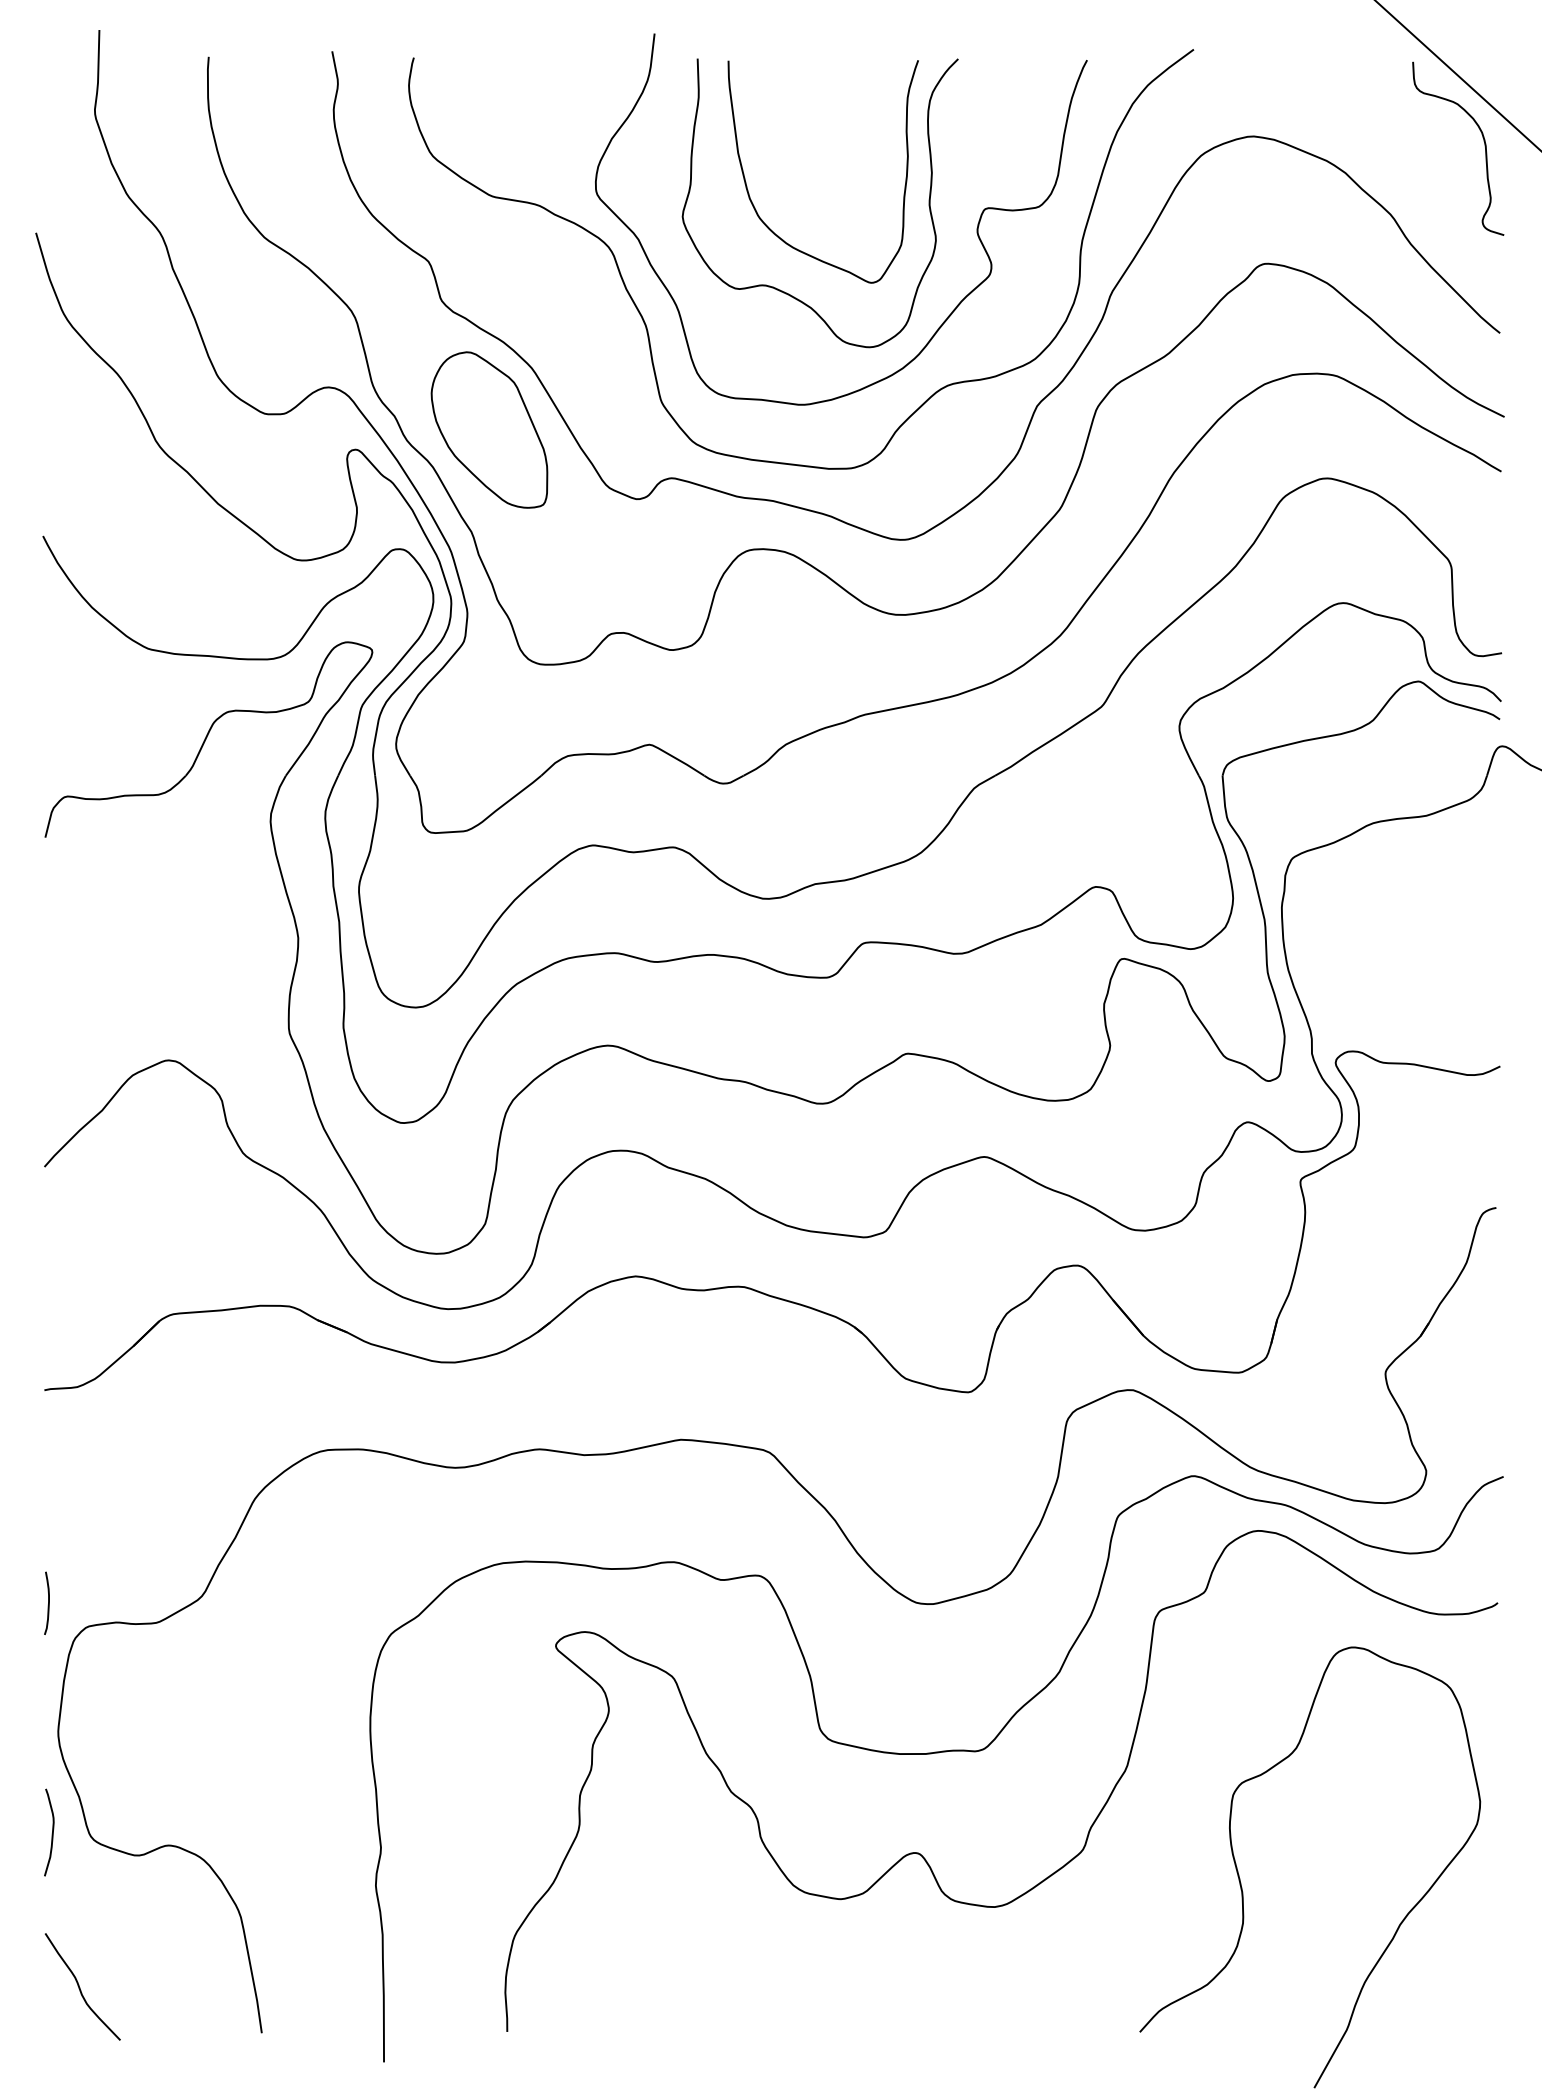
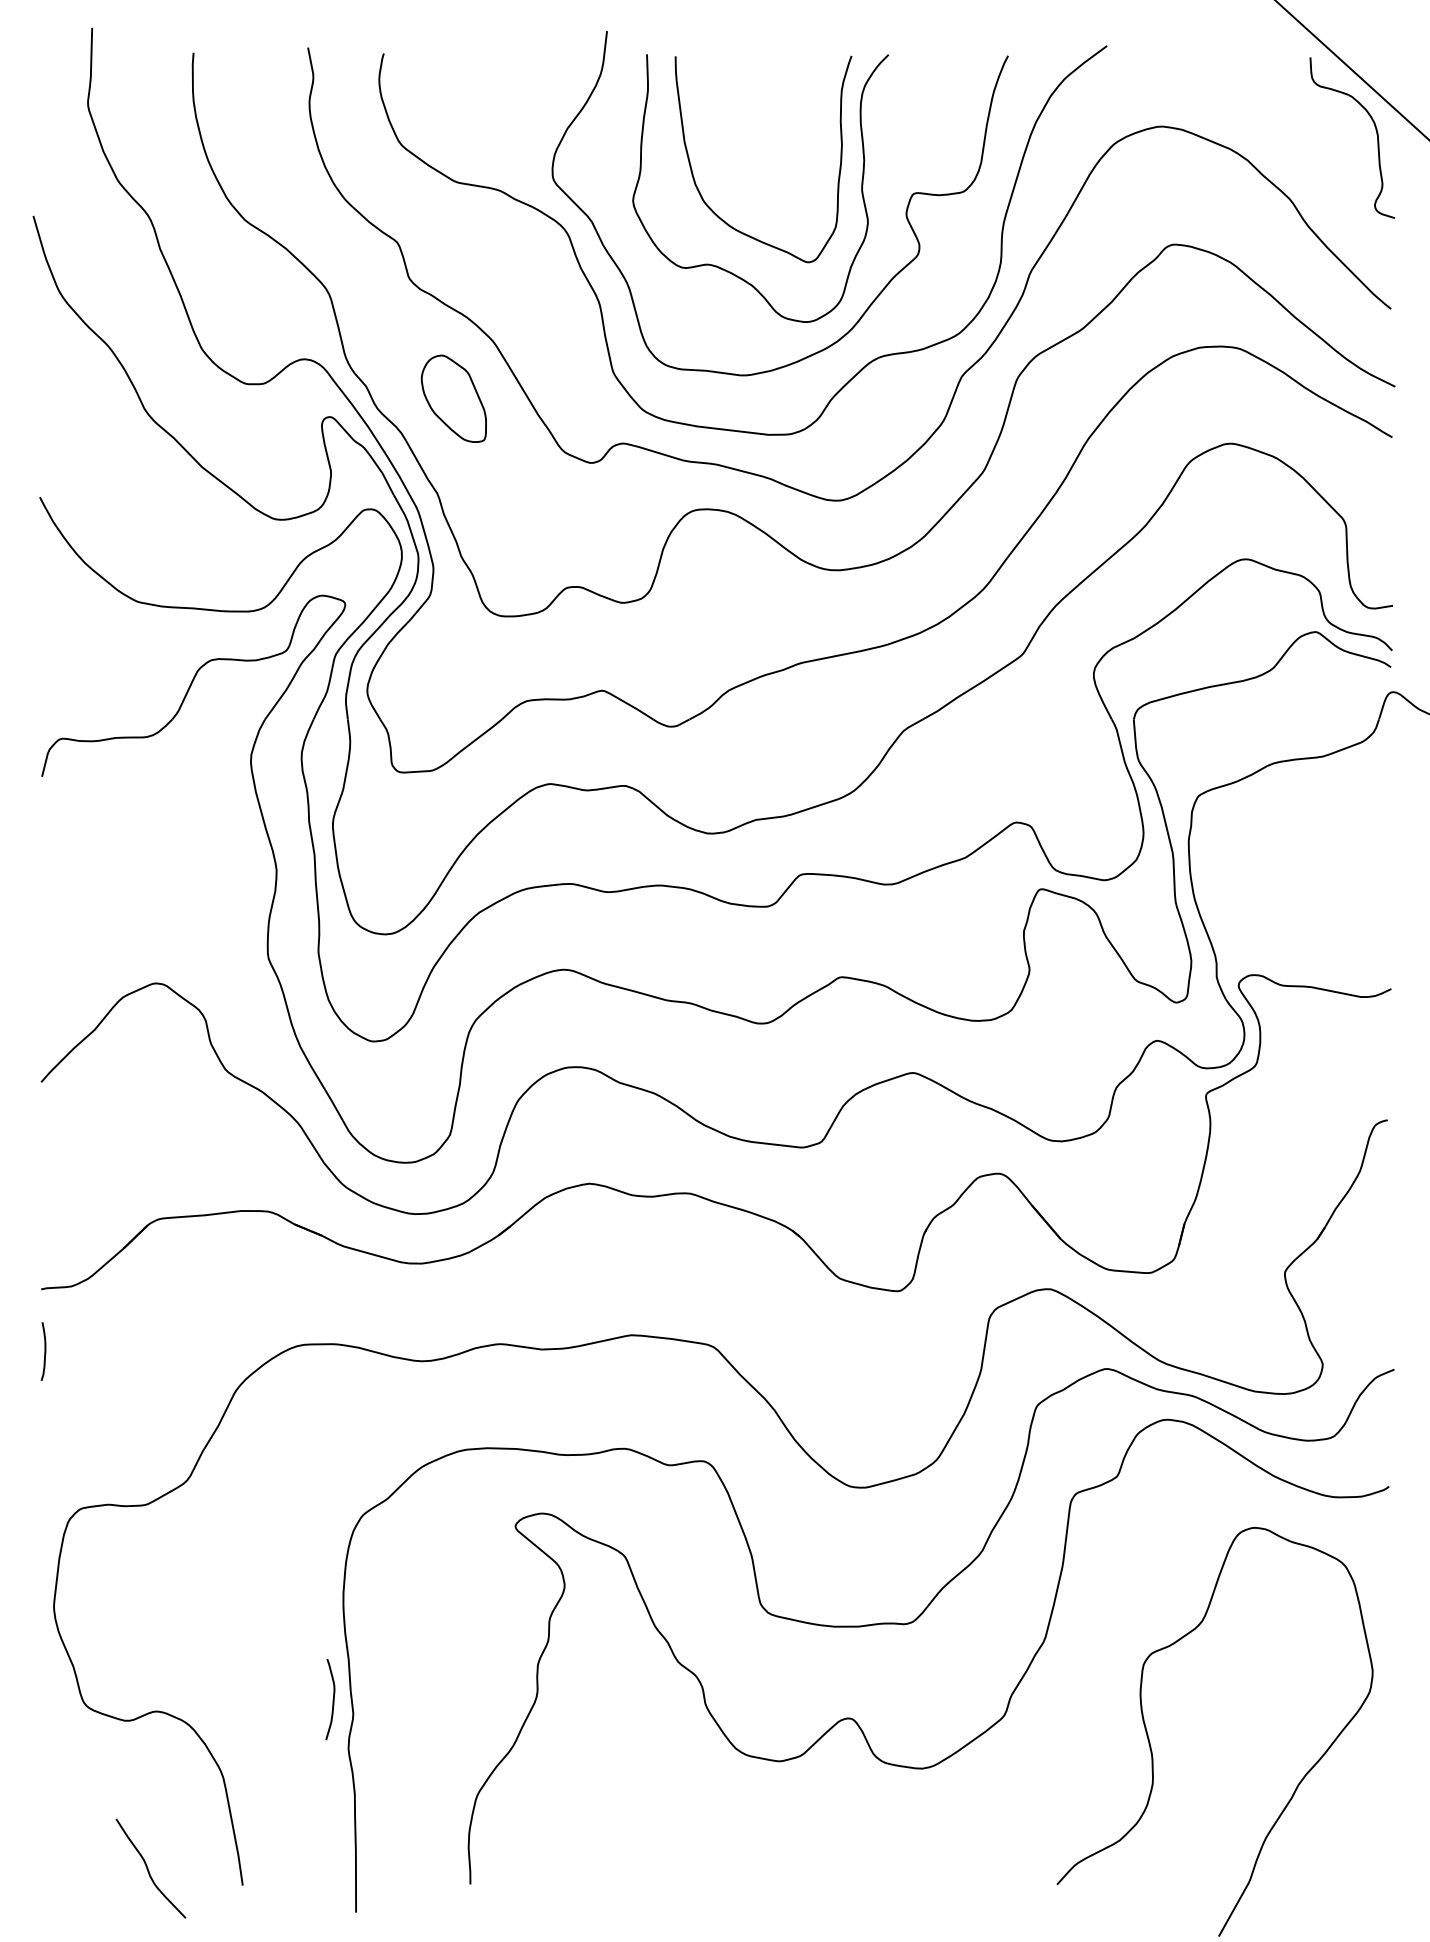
part: (489, 429) -> (453, 398), size x0.6
curve: (48, 1602) -> (44, 1350), moved
curve: (51, 1833) -> (332, 1700), moved
curve: (80, 1987) -> (148, 1869), moved

